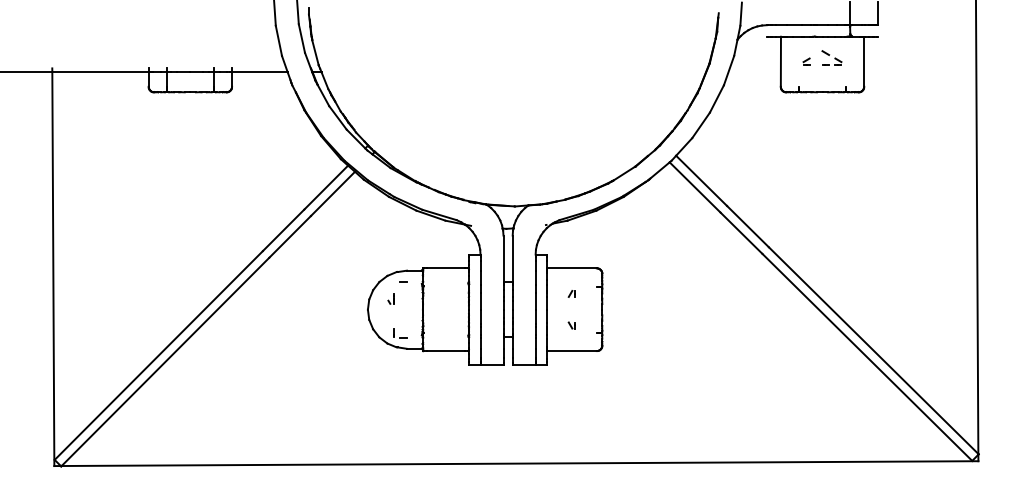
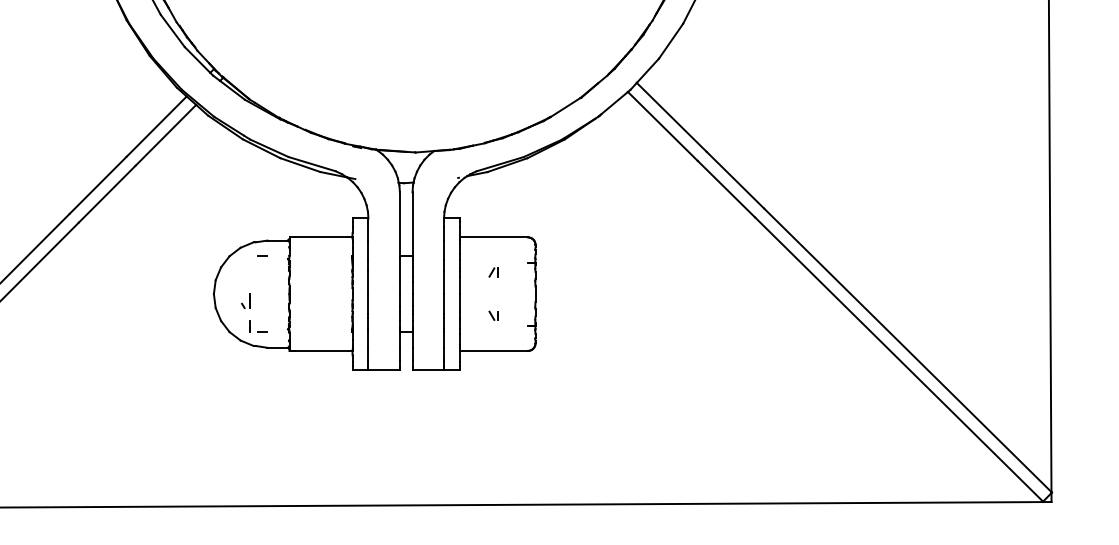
part: (390, 298) -> (244, 300), moved

